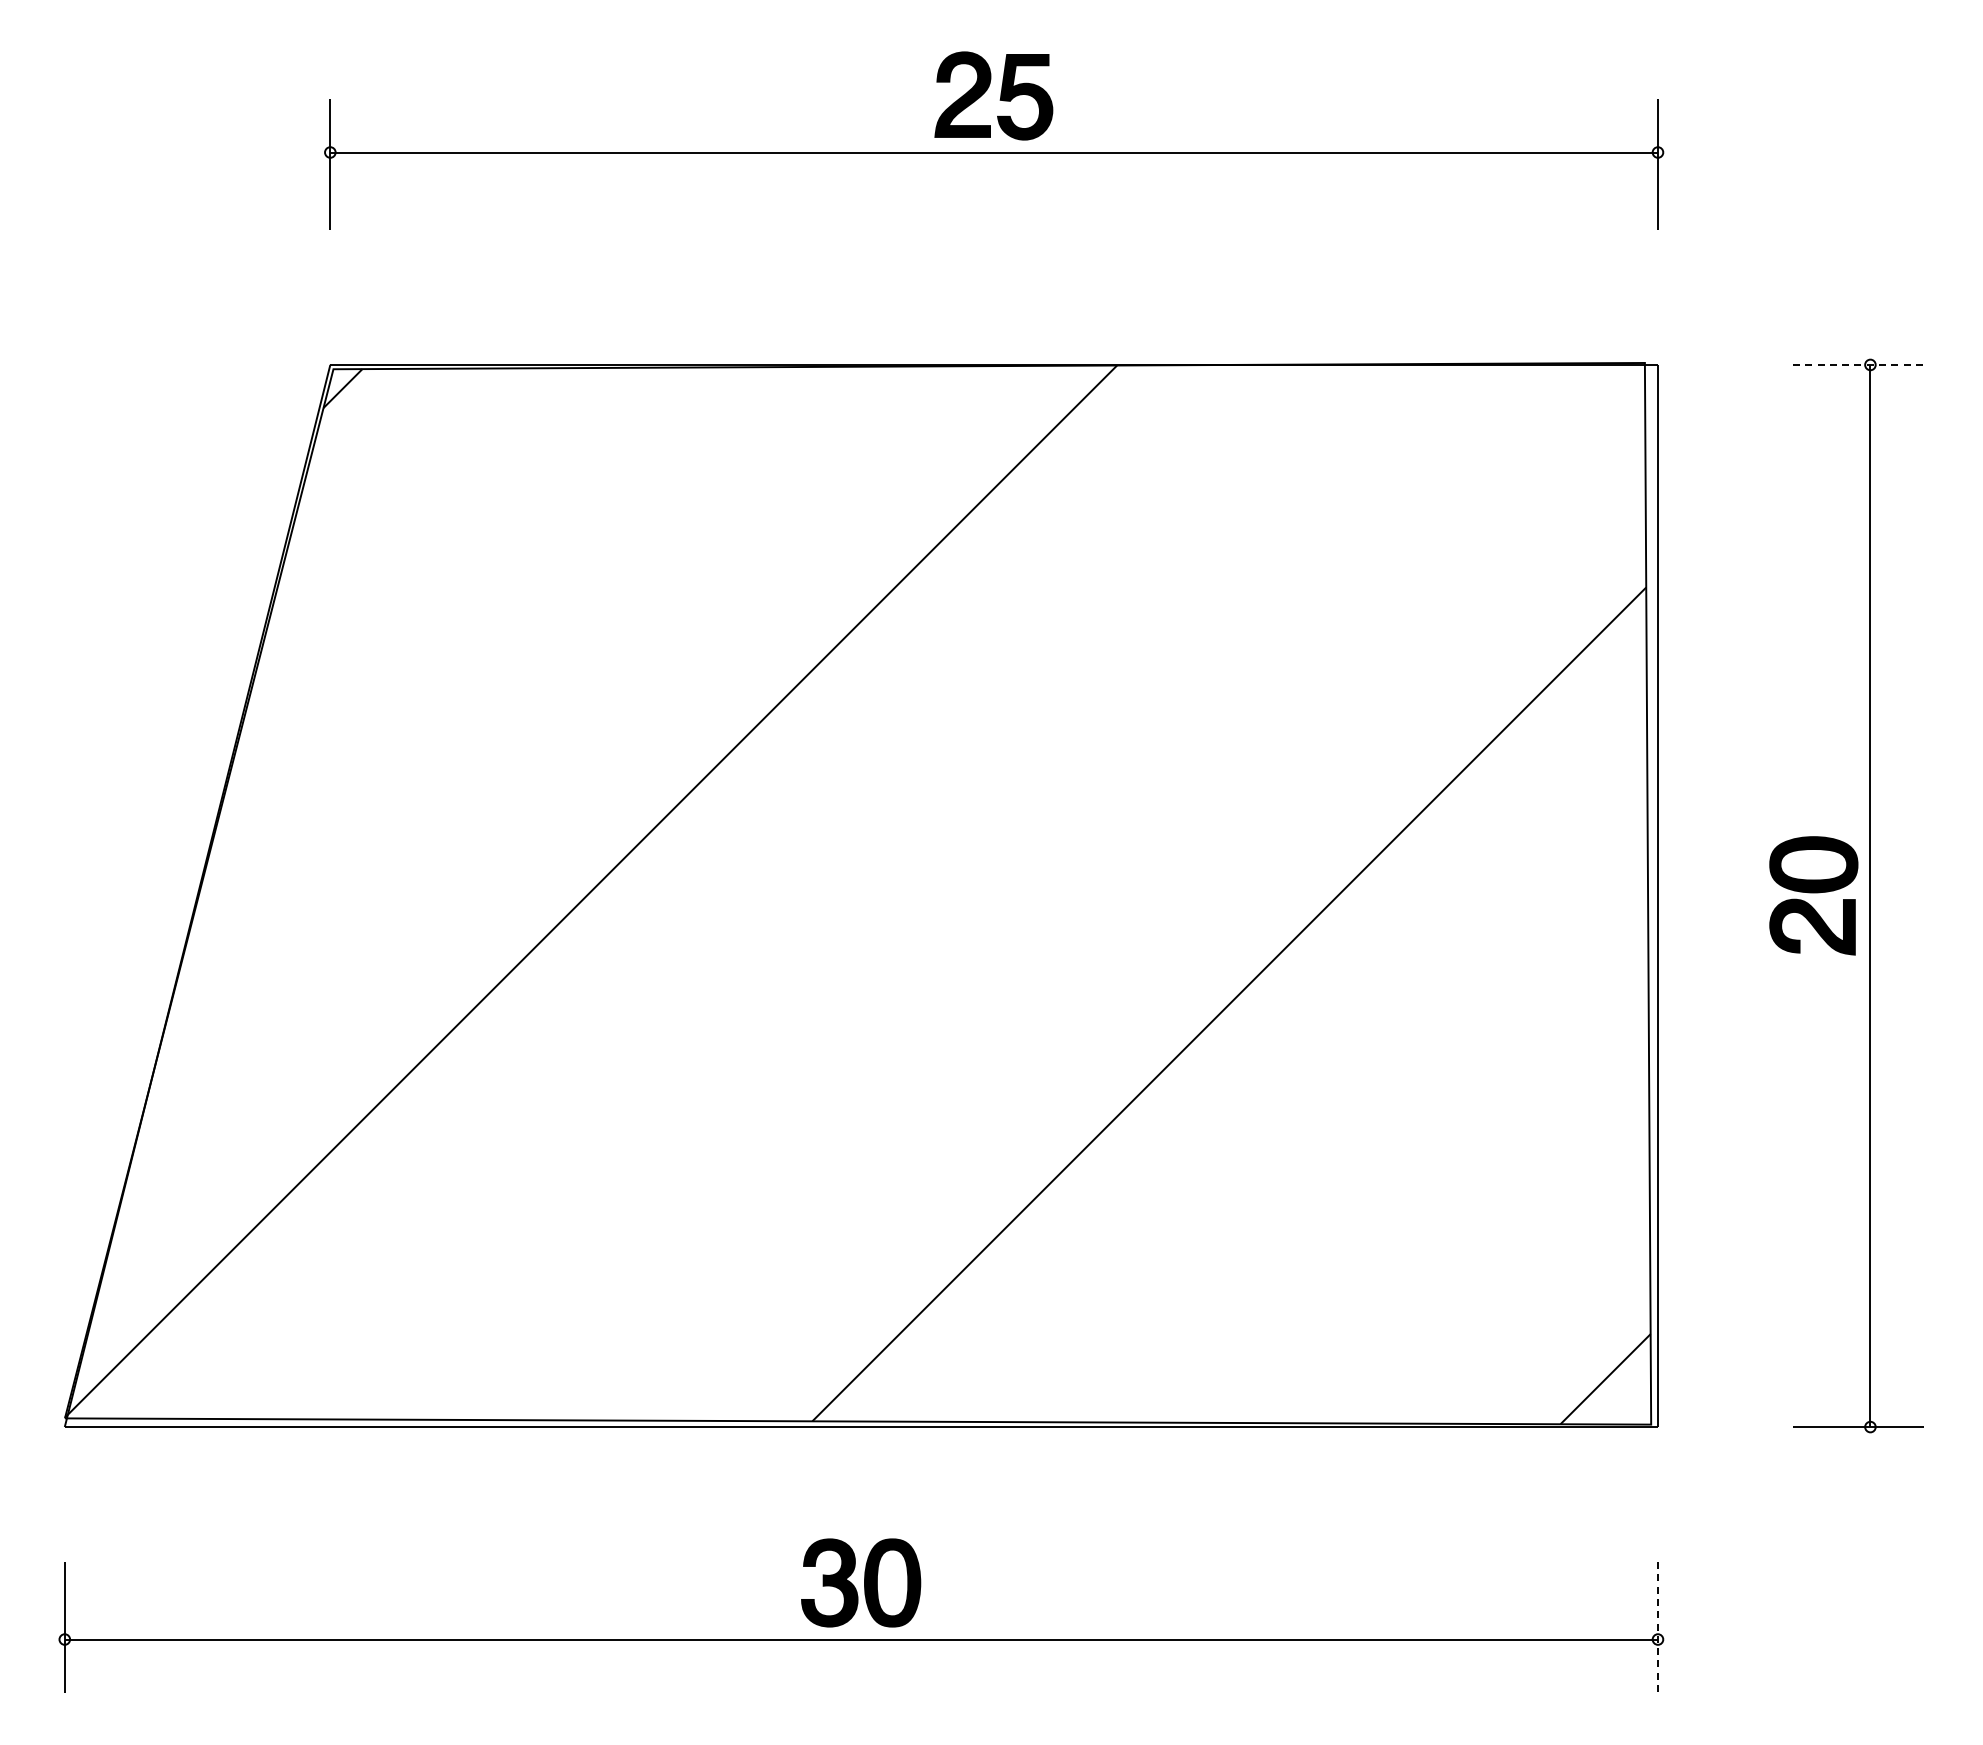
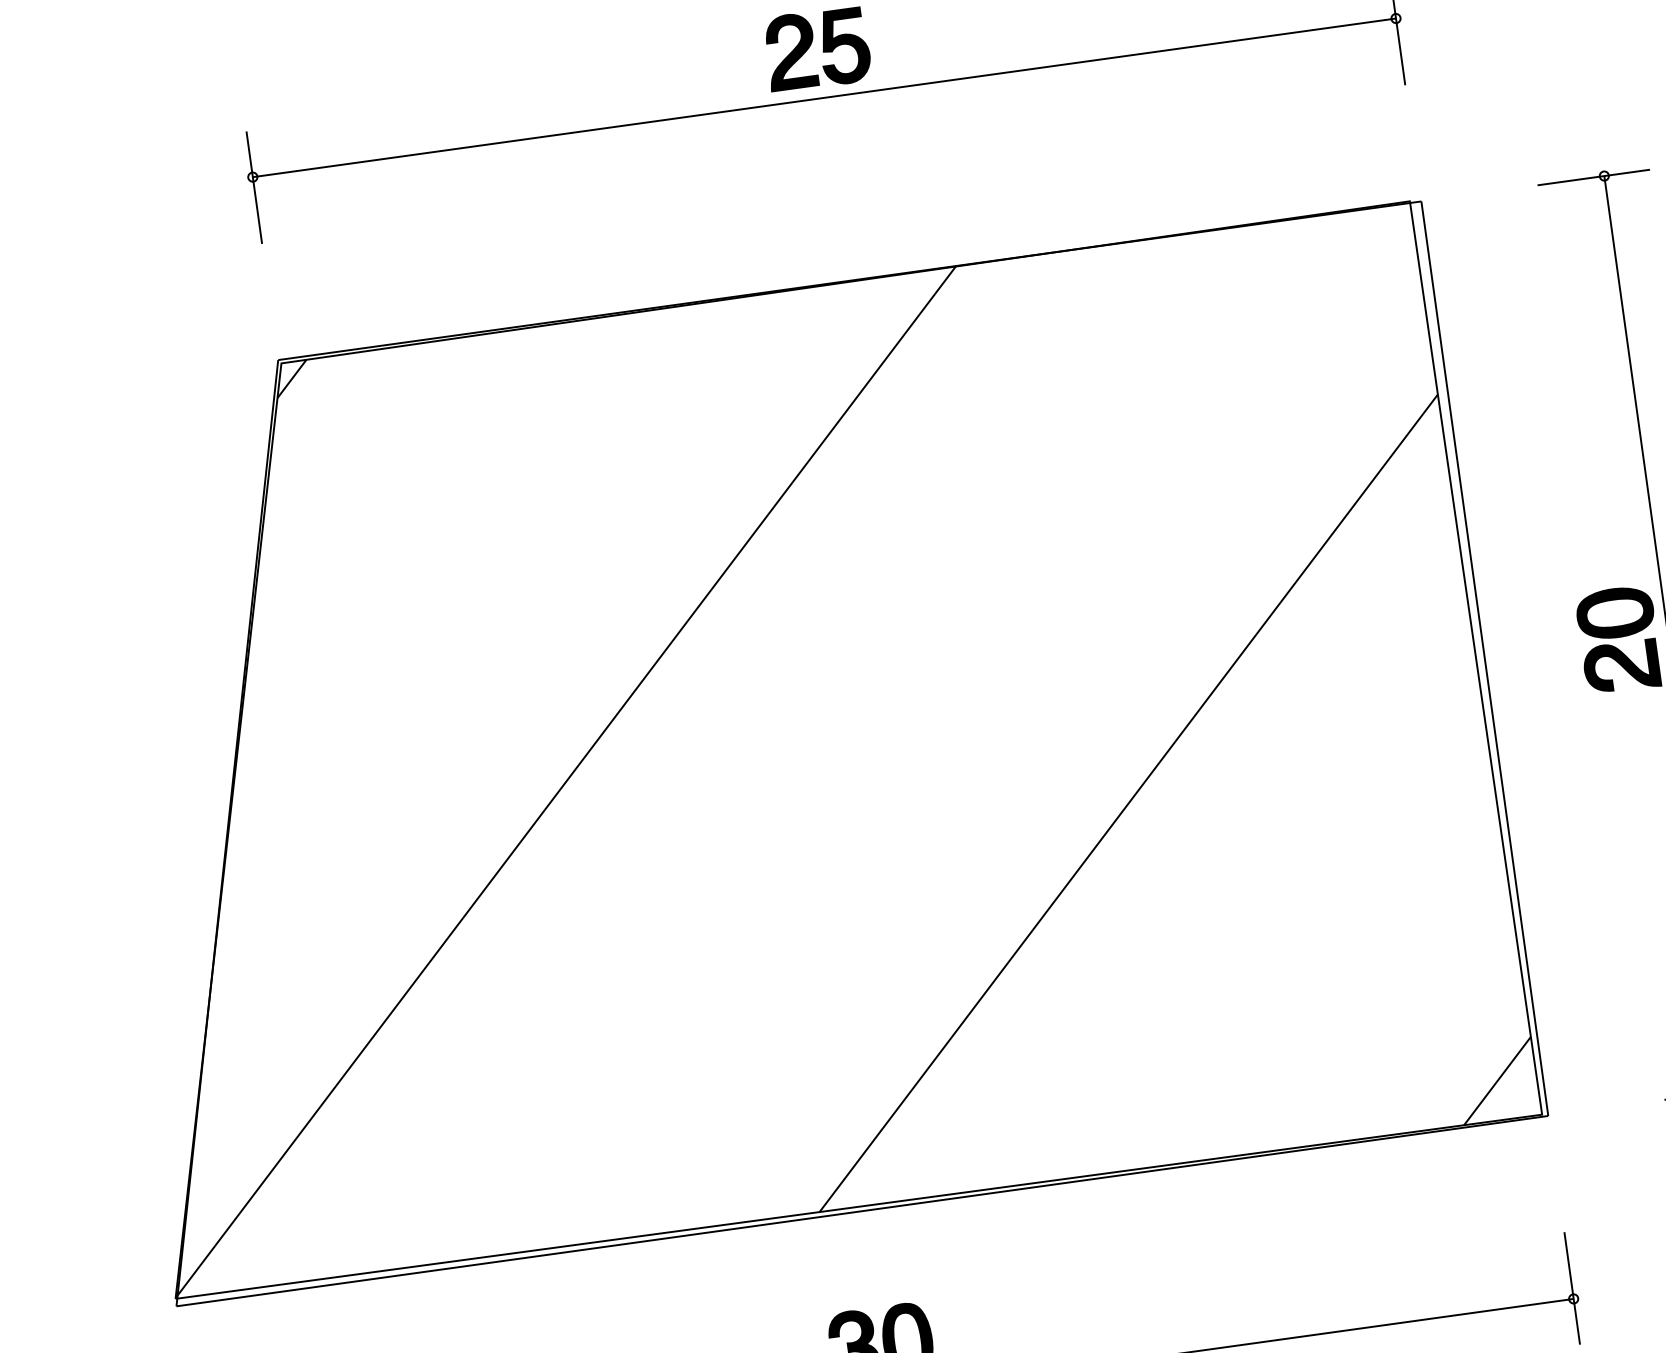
line: (1858, 364) -> (1594, 177), dashed -> solid
line: (1657, 1627) -> (1571, 1288), dashed -> solid

